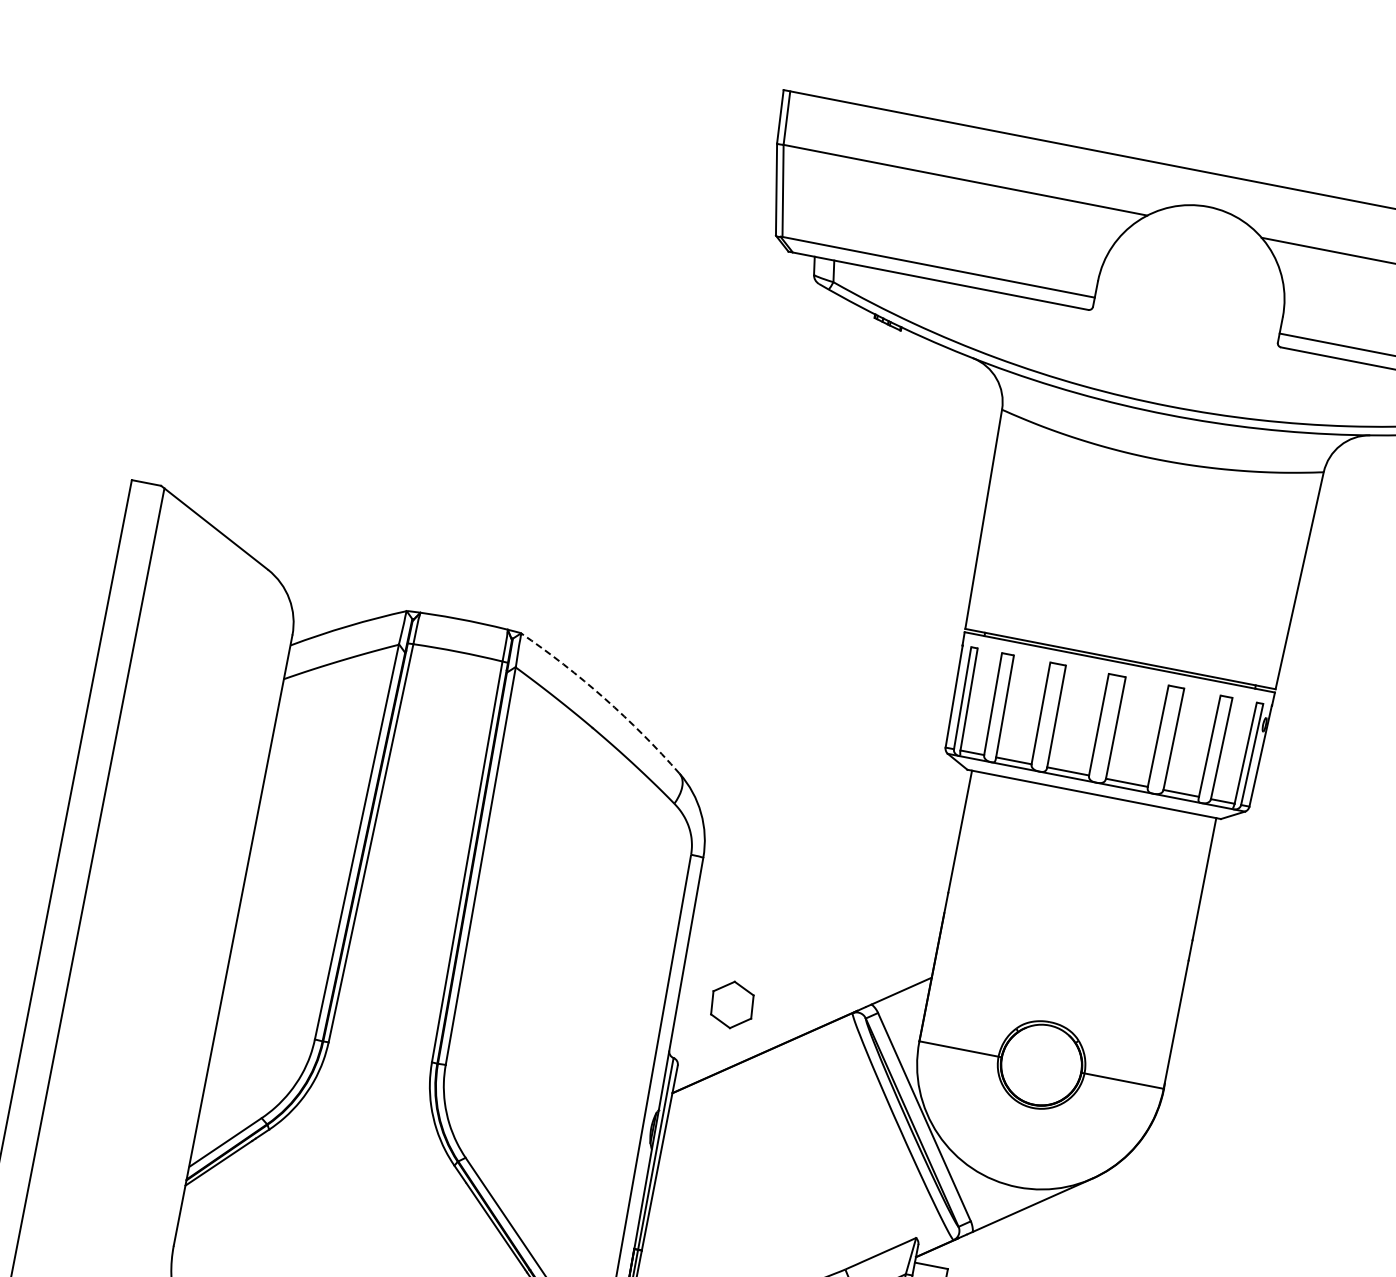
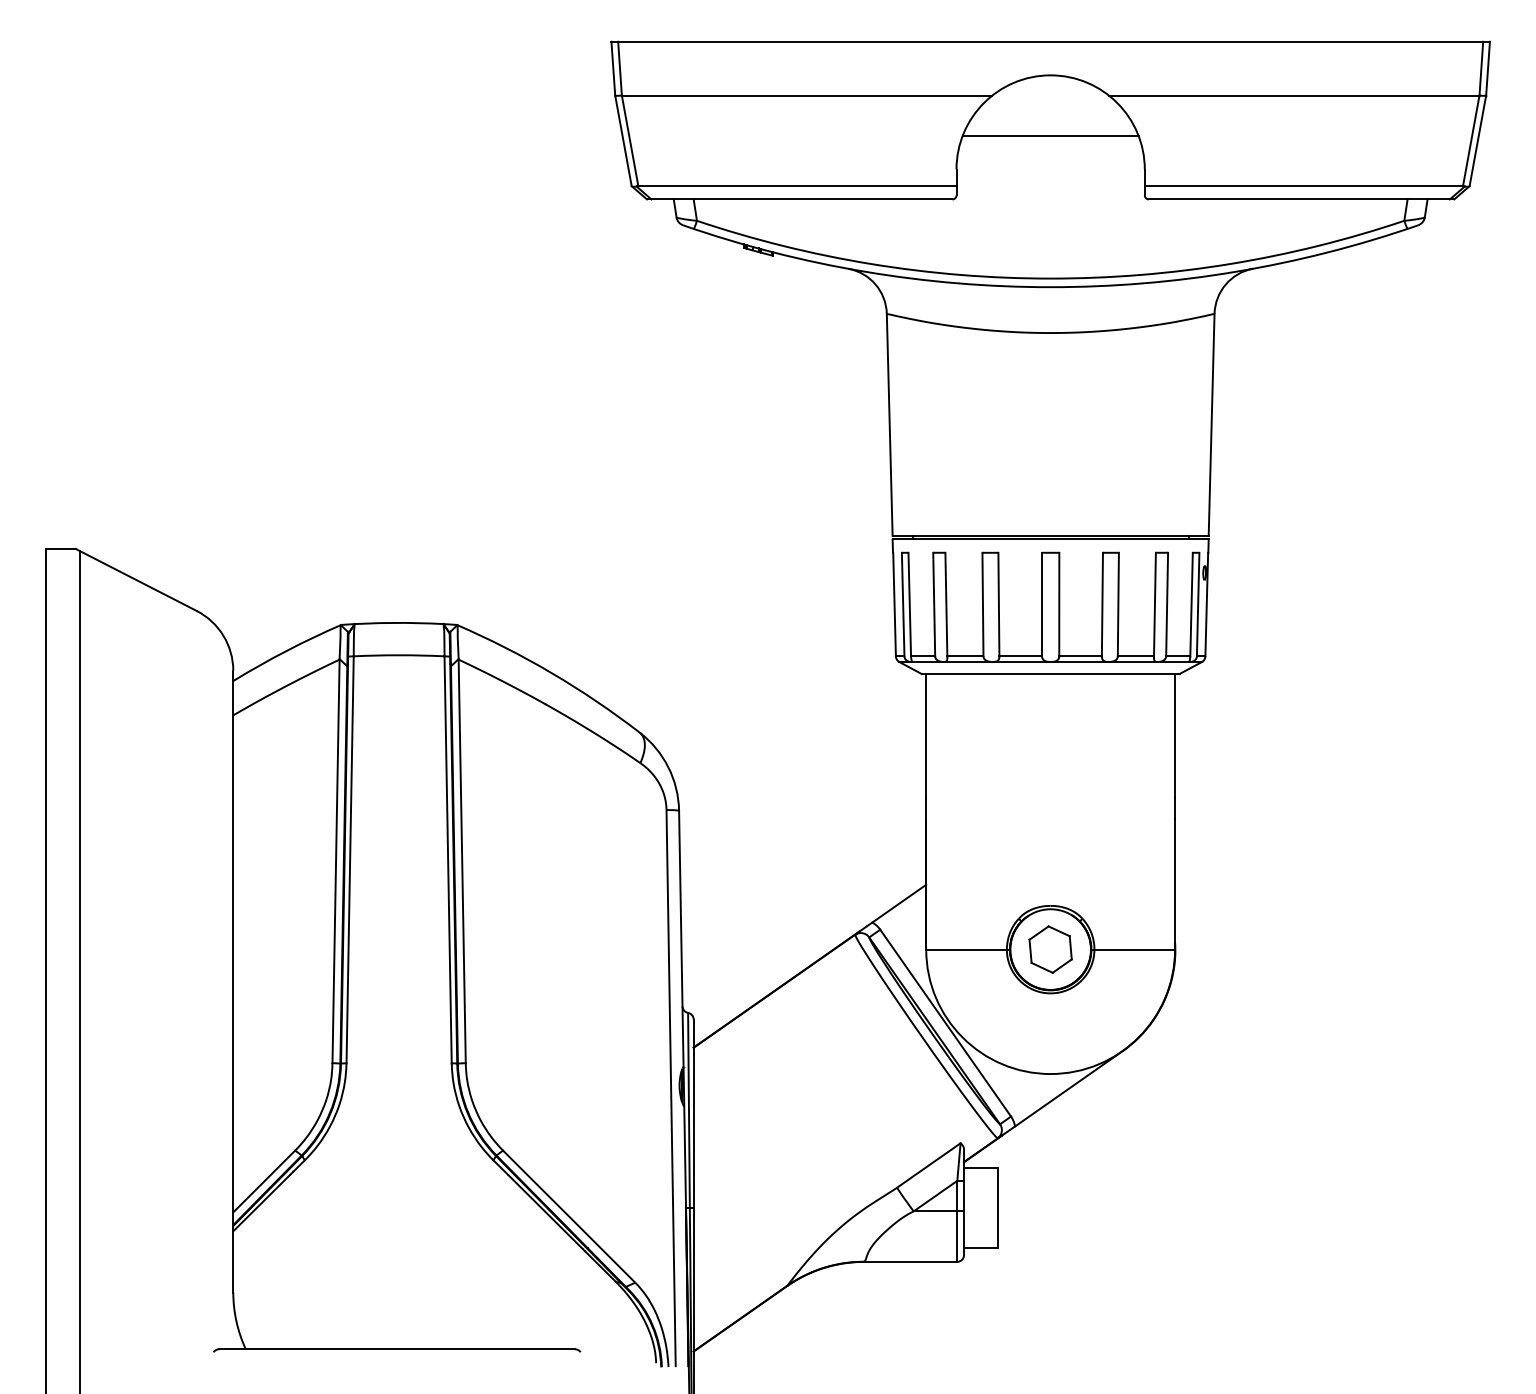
line: (1196, 265) -> (1050, 135), added
arc: (604, 698) -> (551, 673), dashed -> solid
part: (732, 1004) -> (1050, 949), moved

